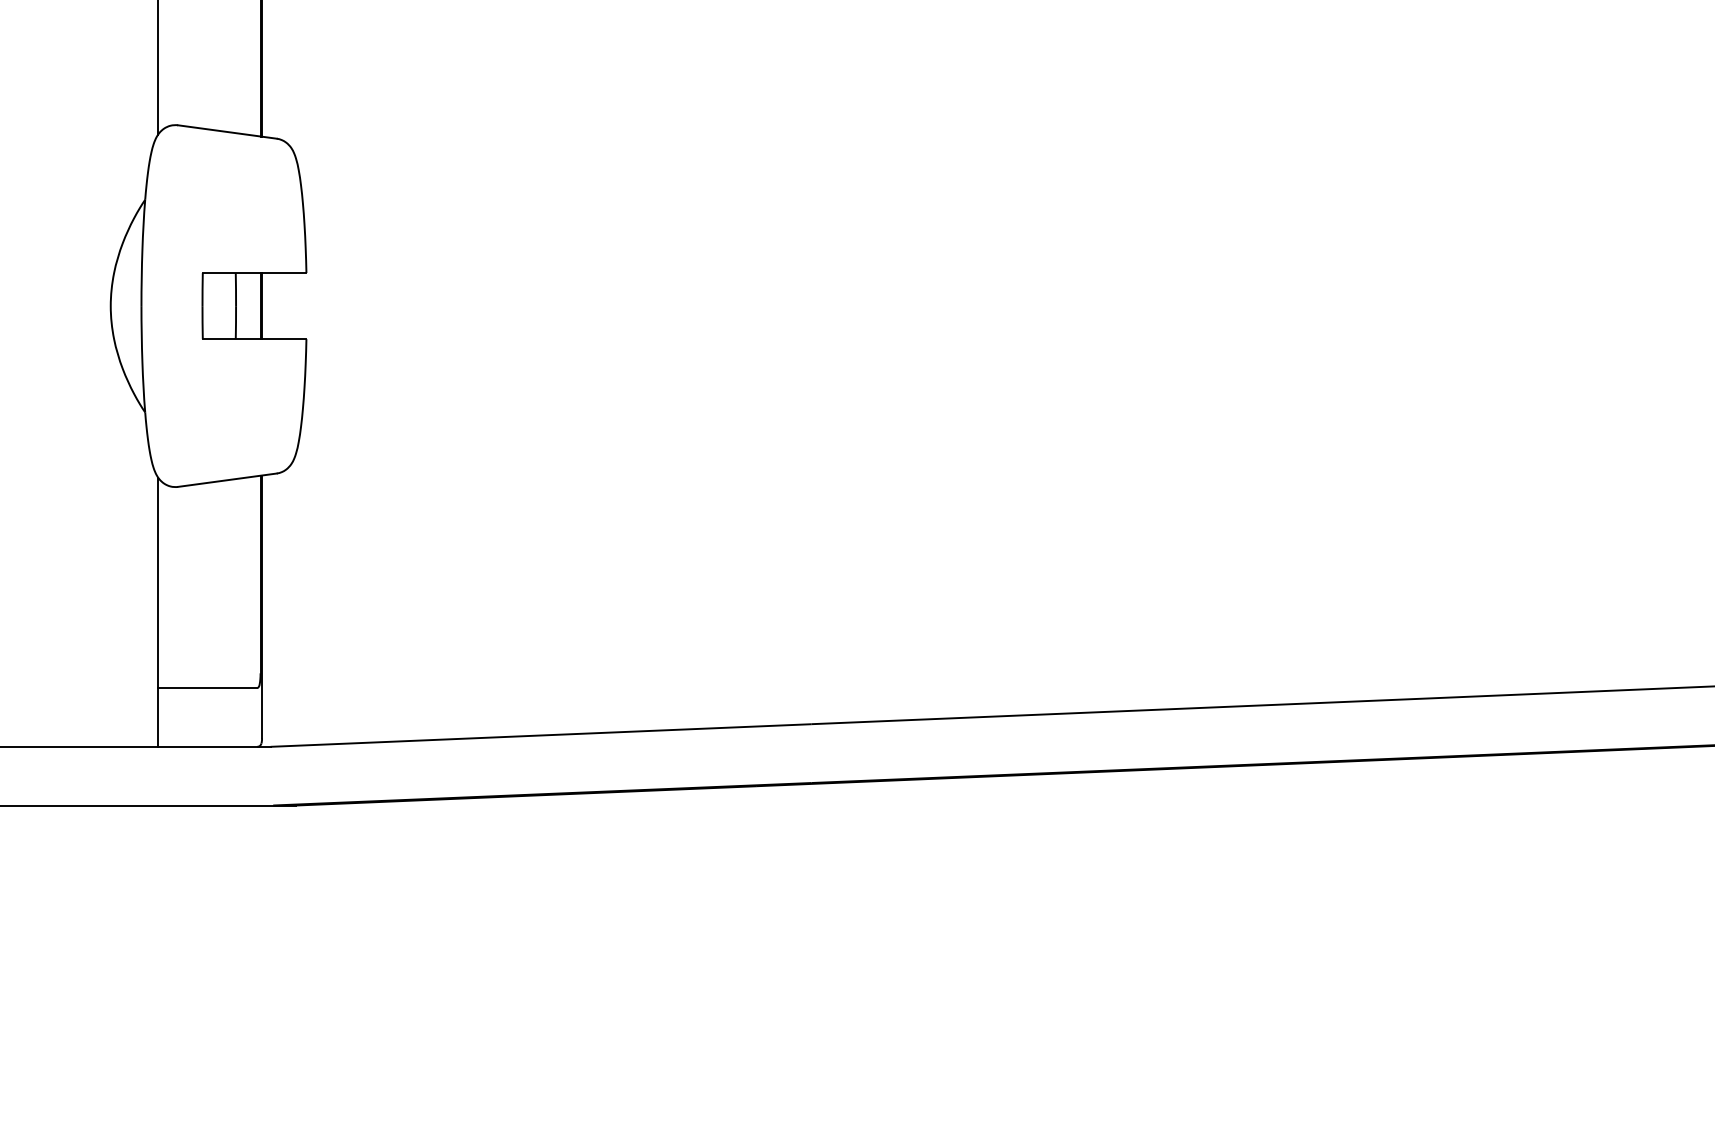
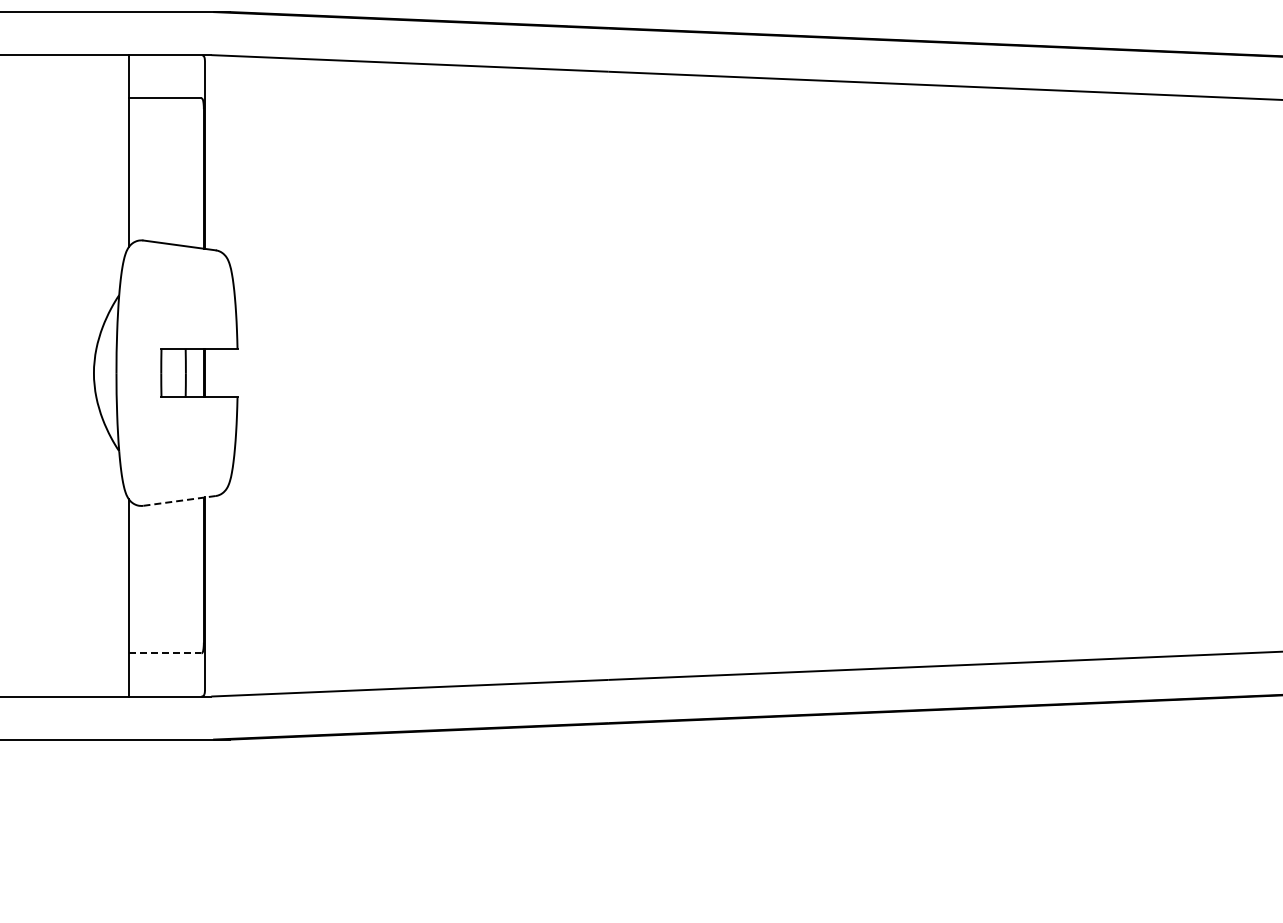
line: (227, 479) -> (179, 500), solid -> dashed
line: (208, 688) -> (165, 653), solid -> dashed

